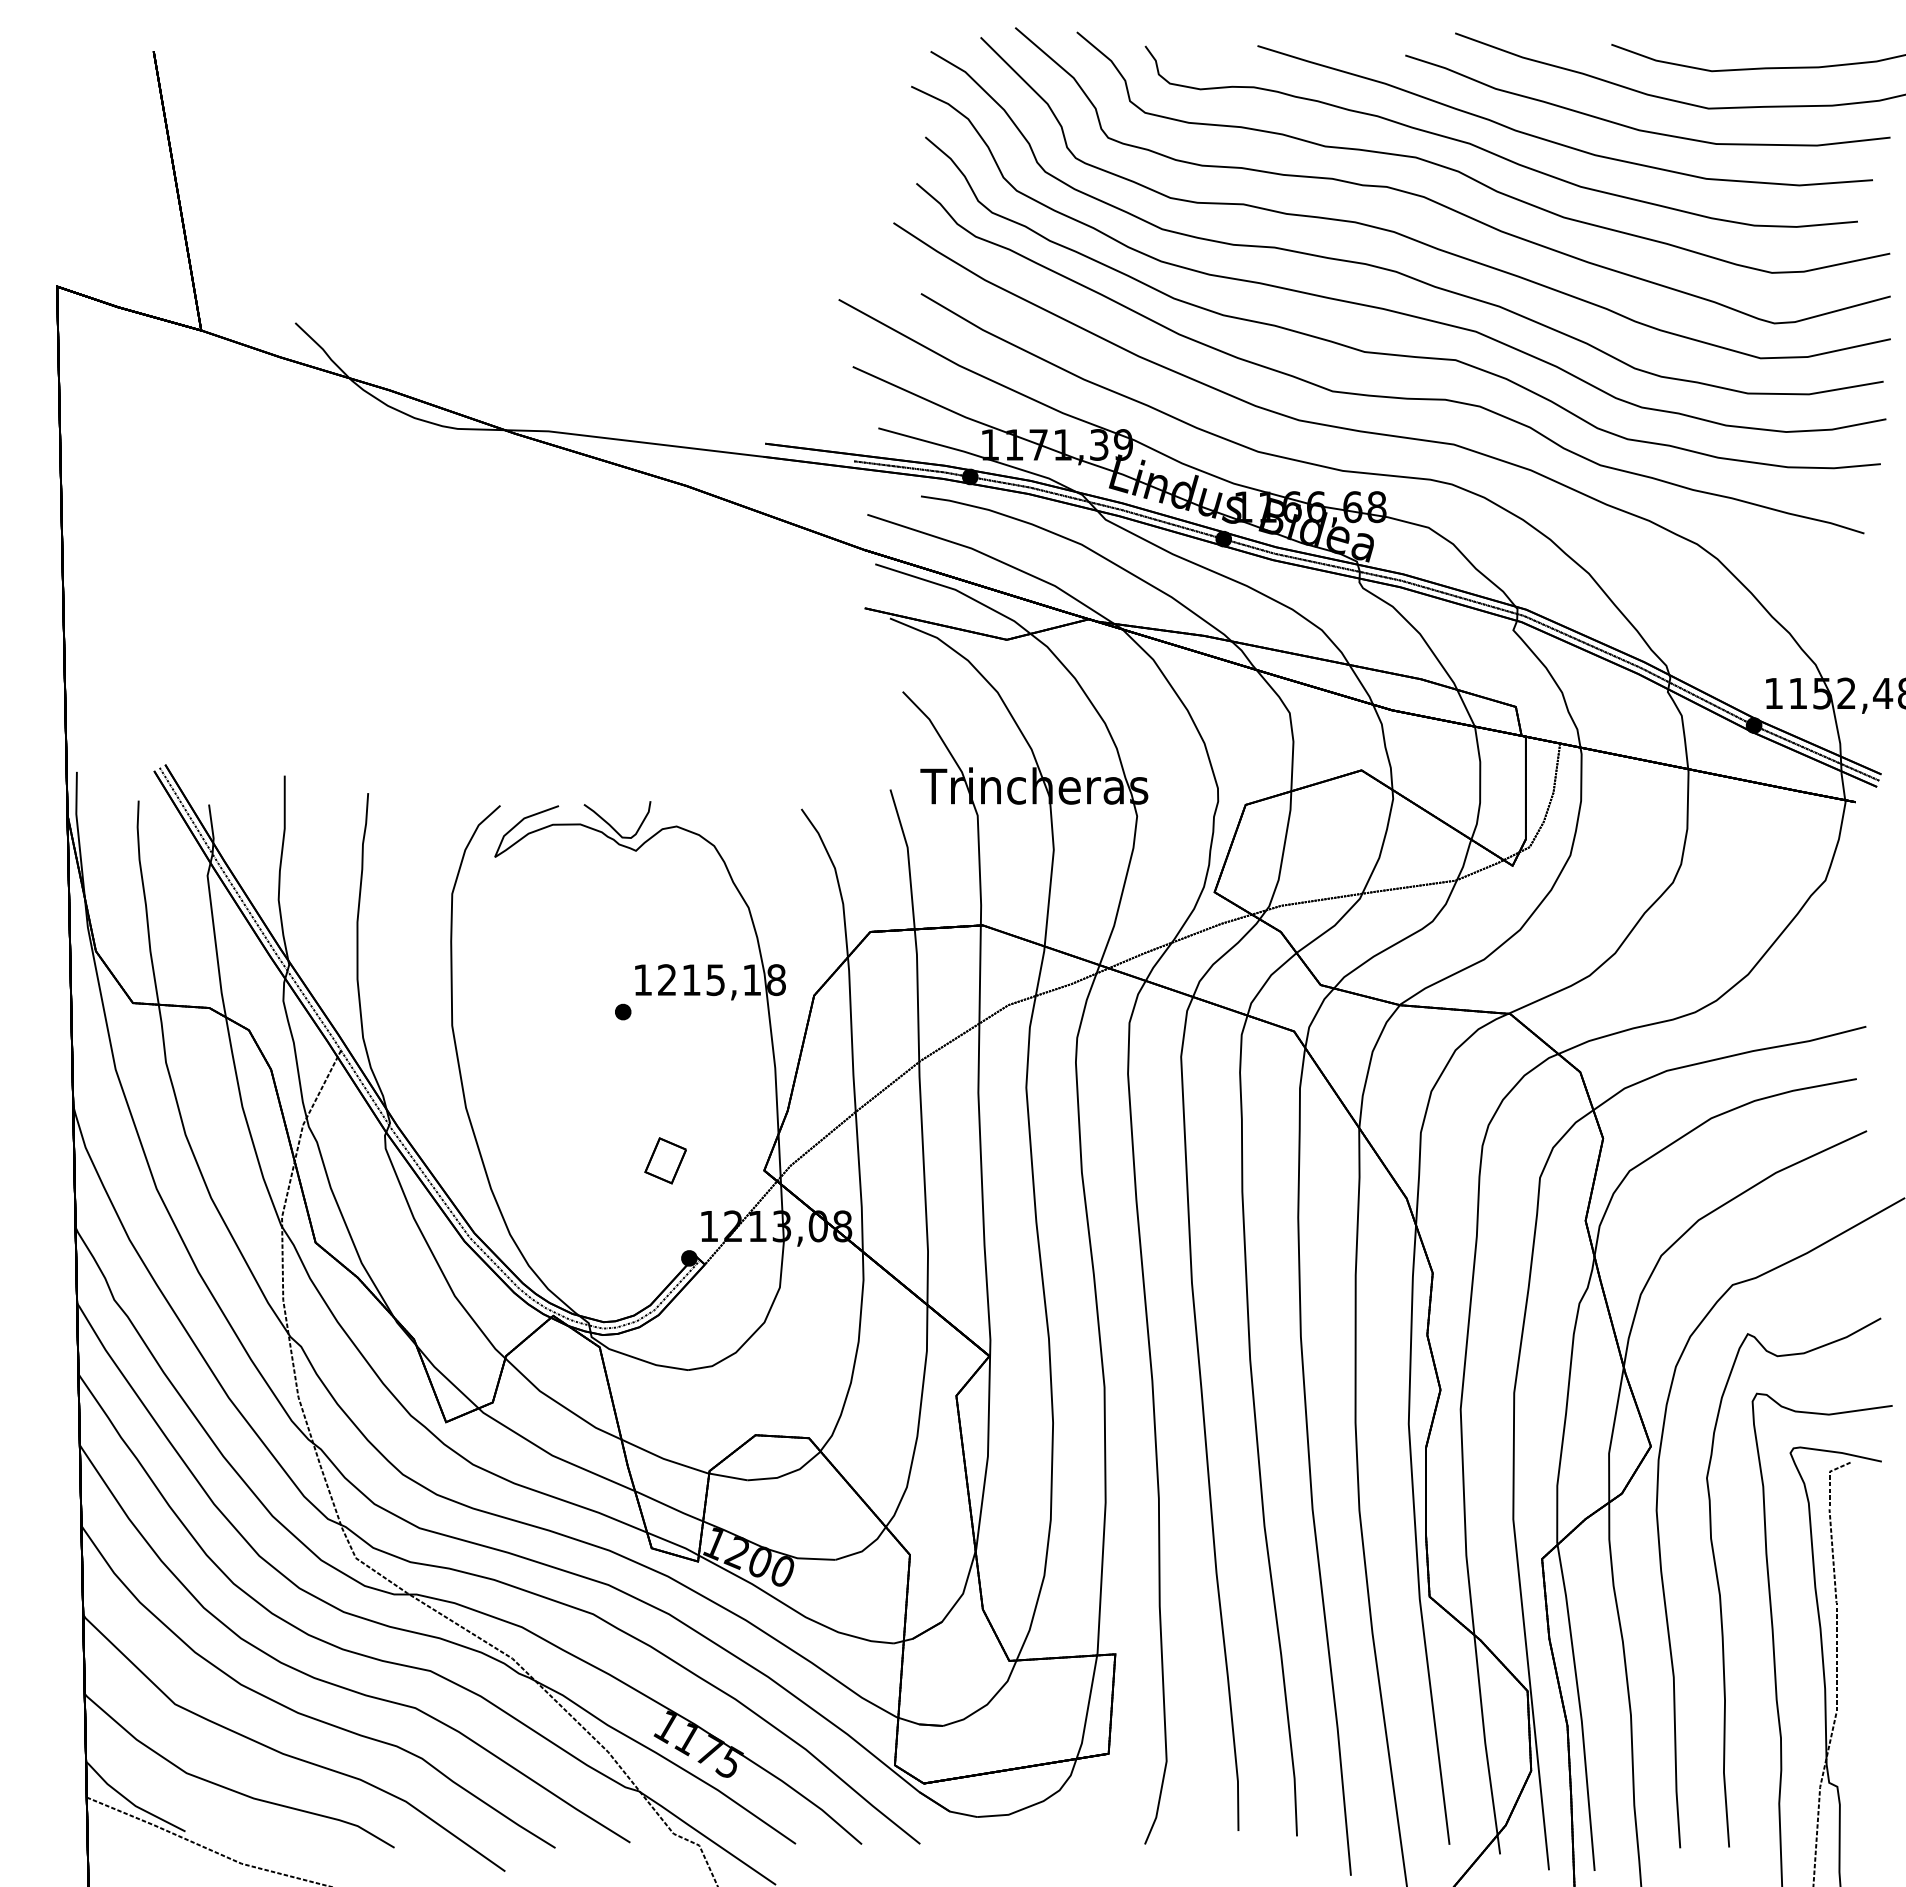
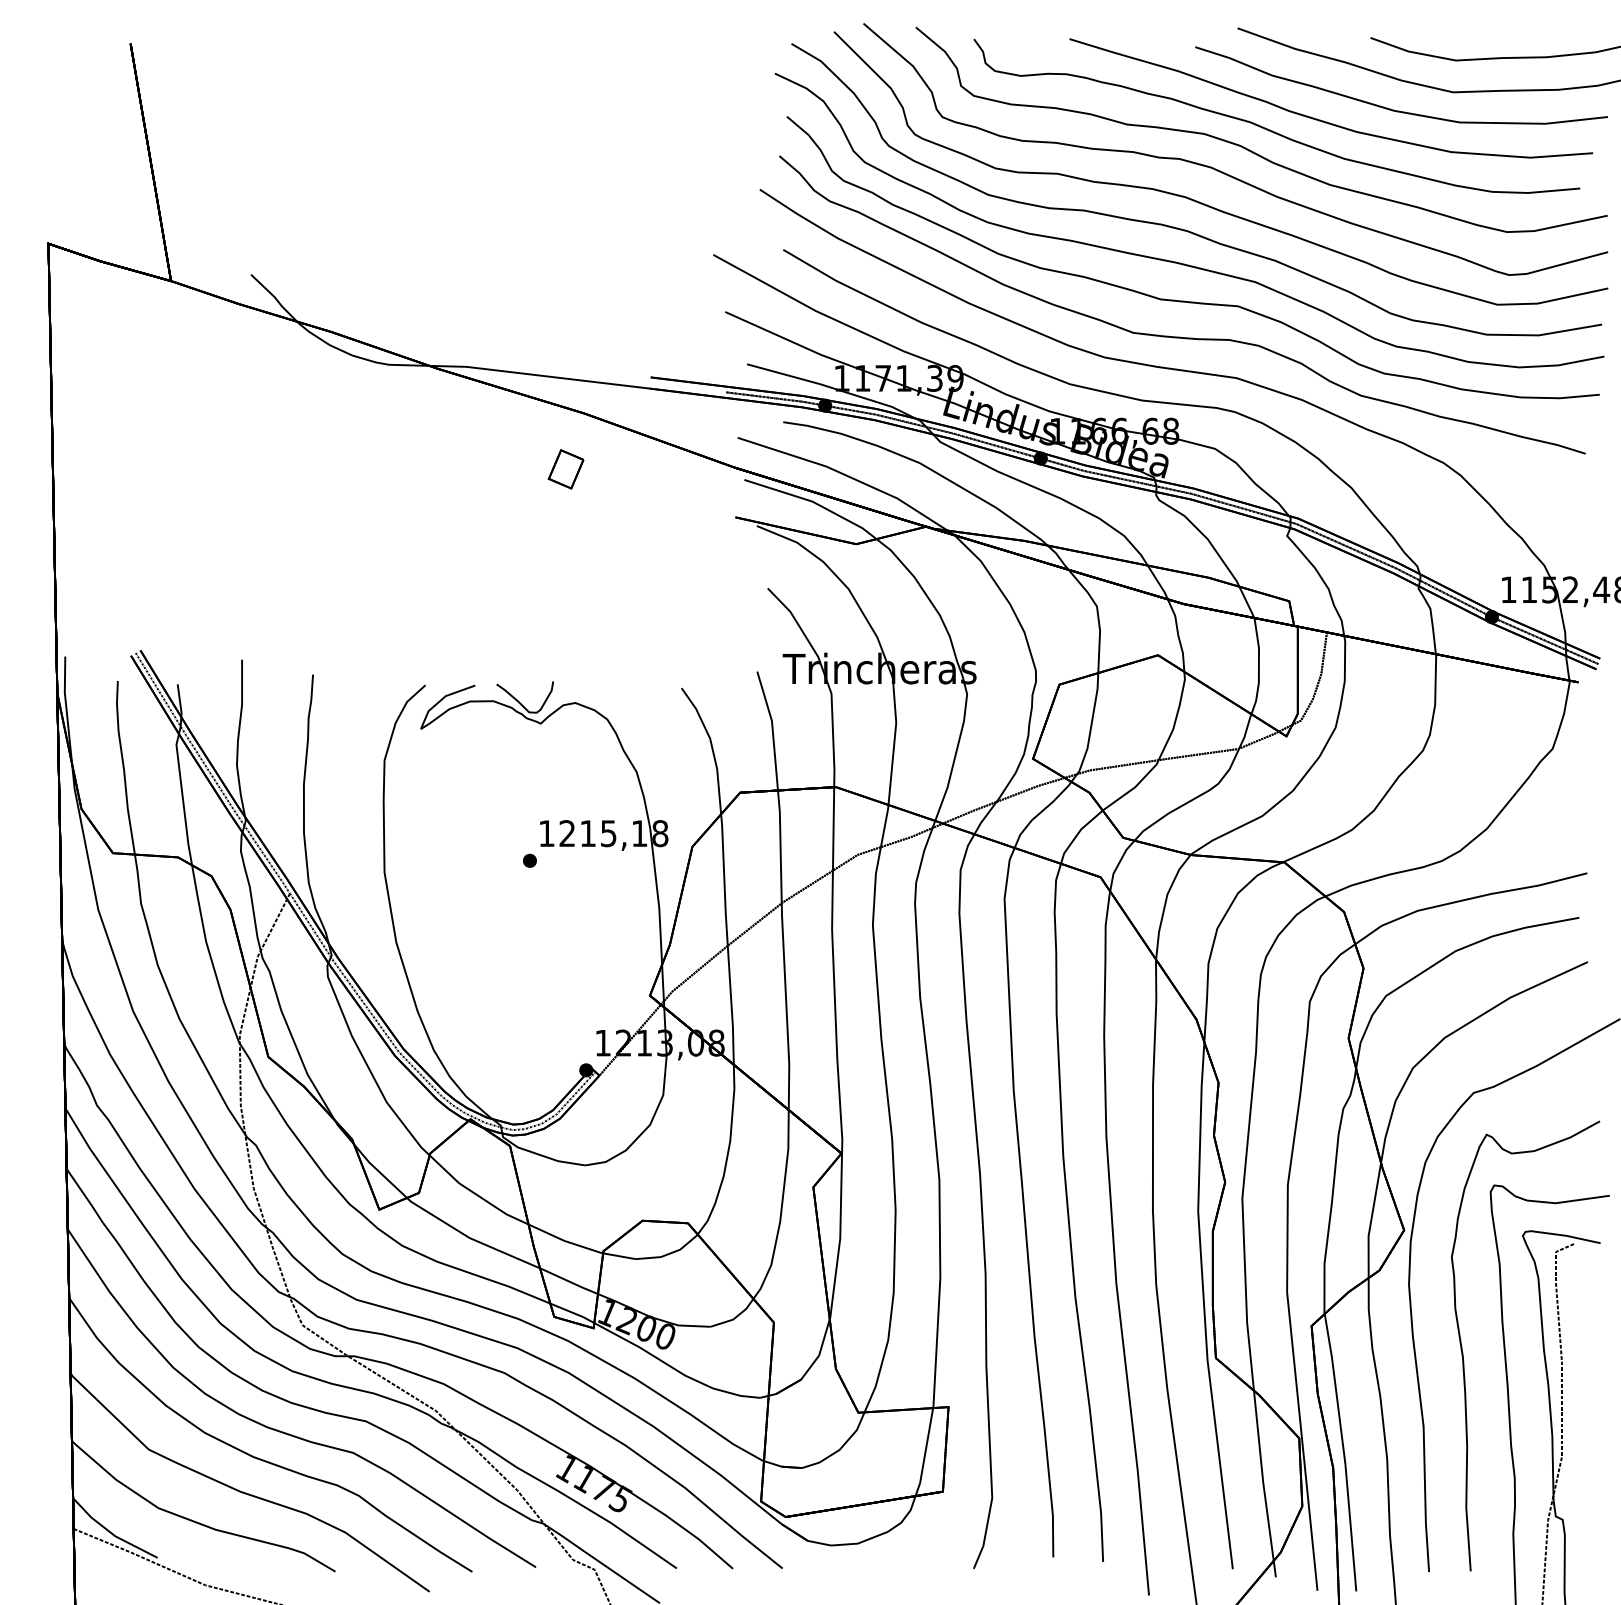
part: (665, 1160) -> (565, 469), moved

